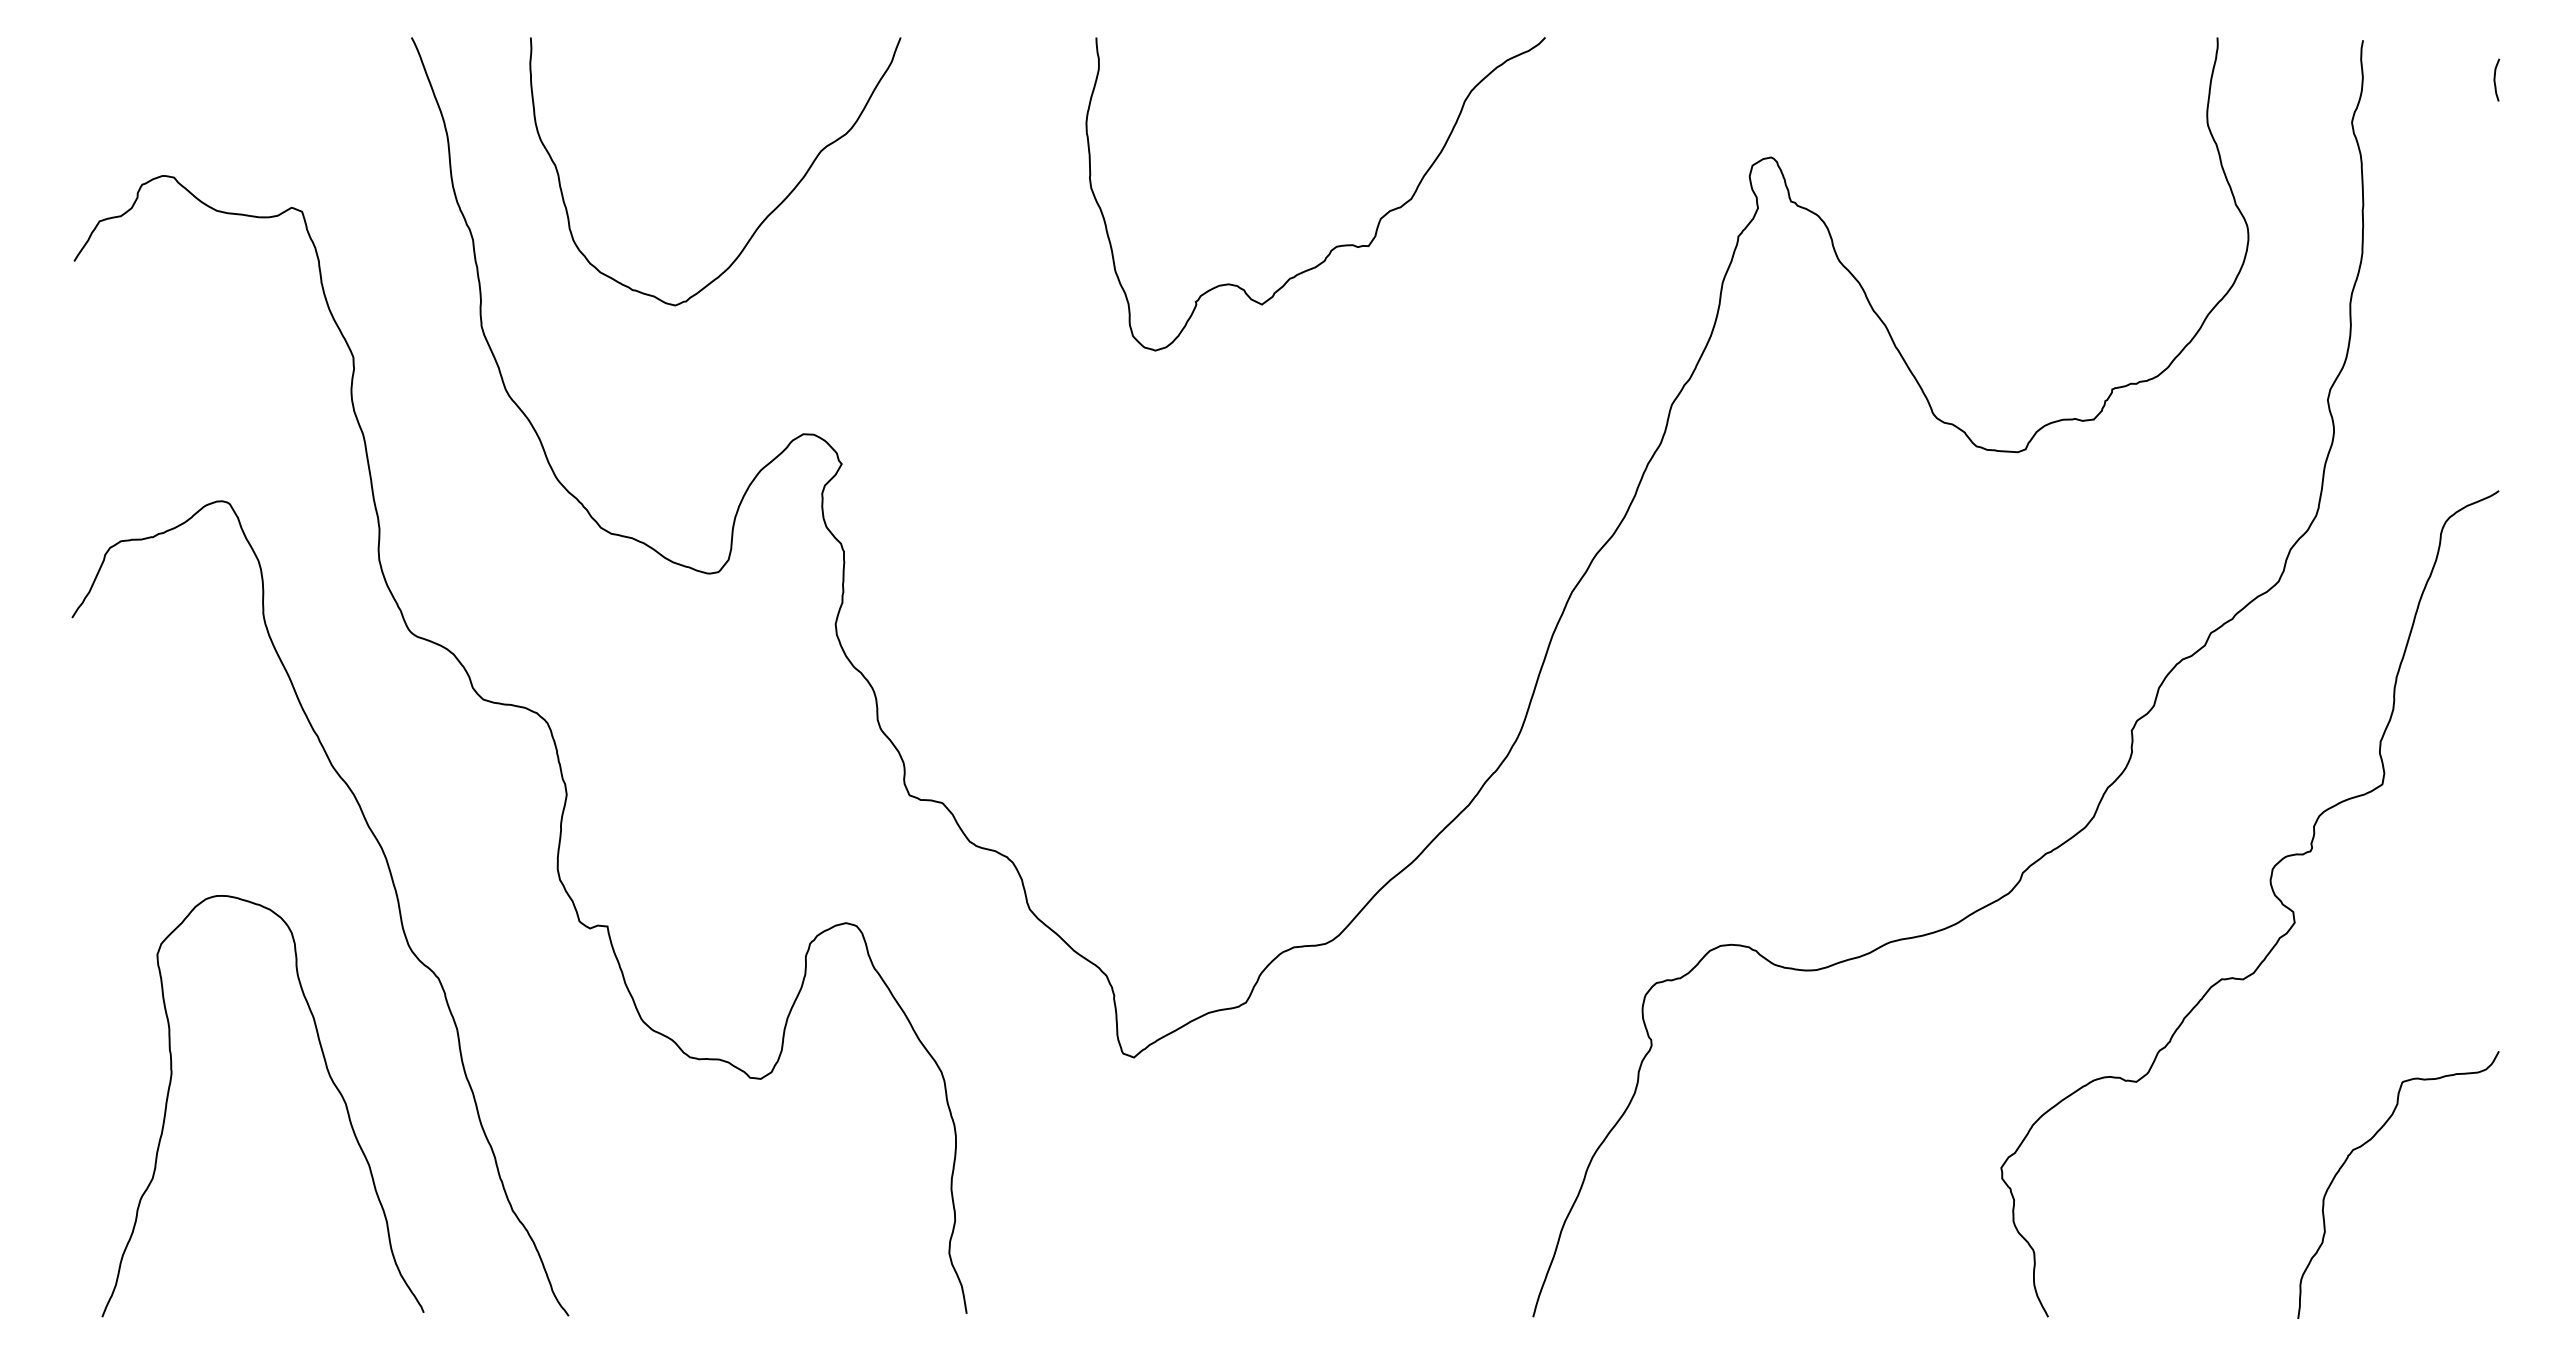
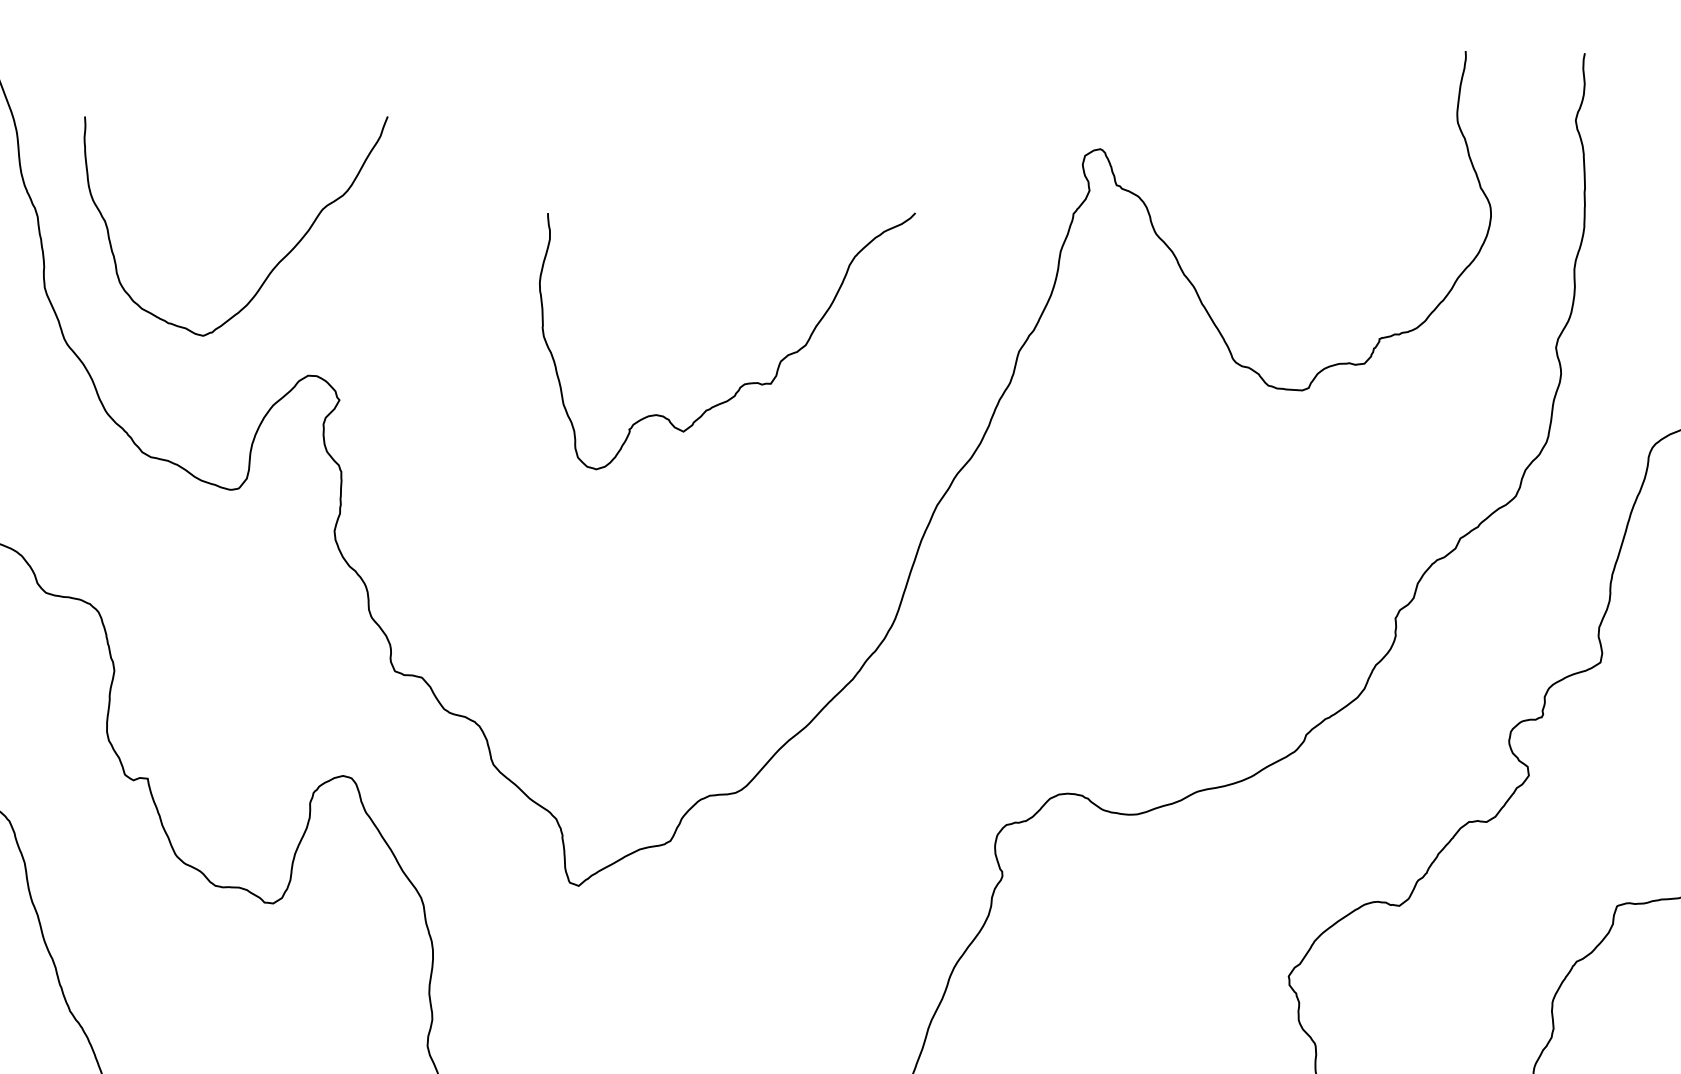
curve: (763, 219) -> (275, 265), moved
curve: (1336, 245) -> (744, 383), moved

